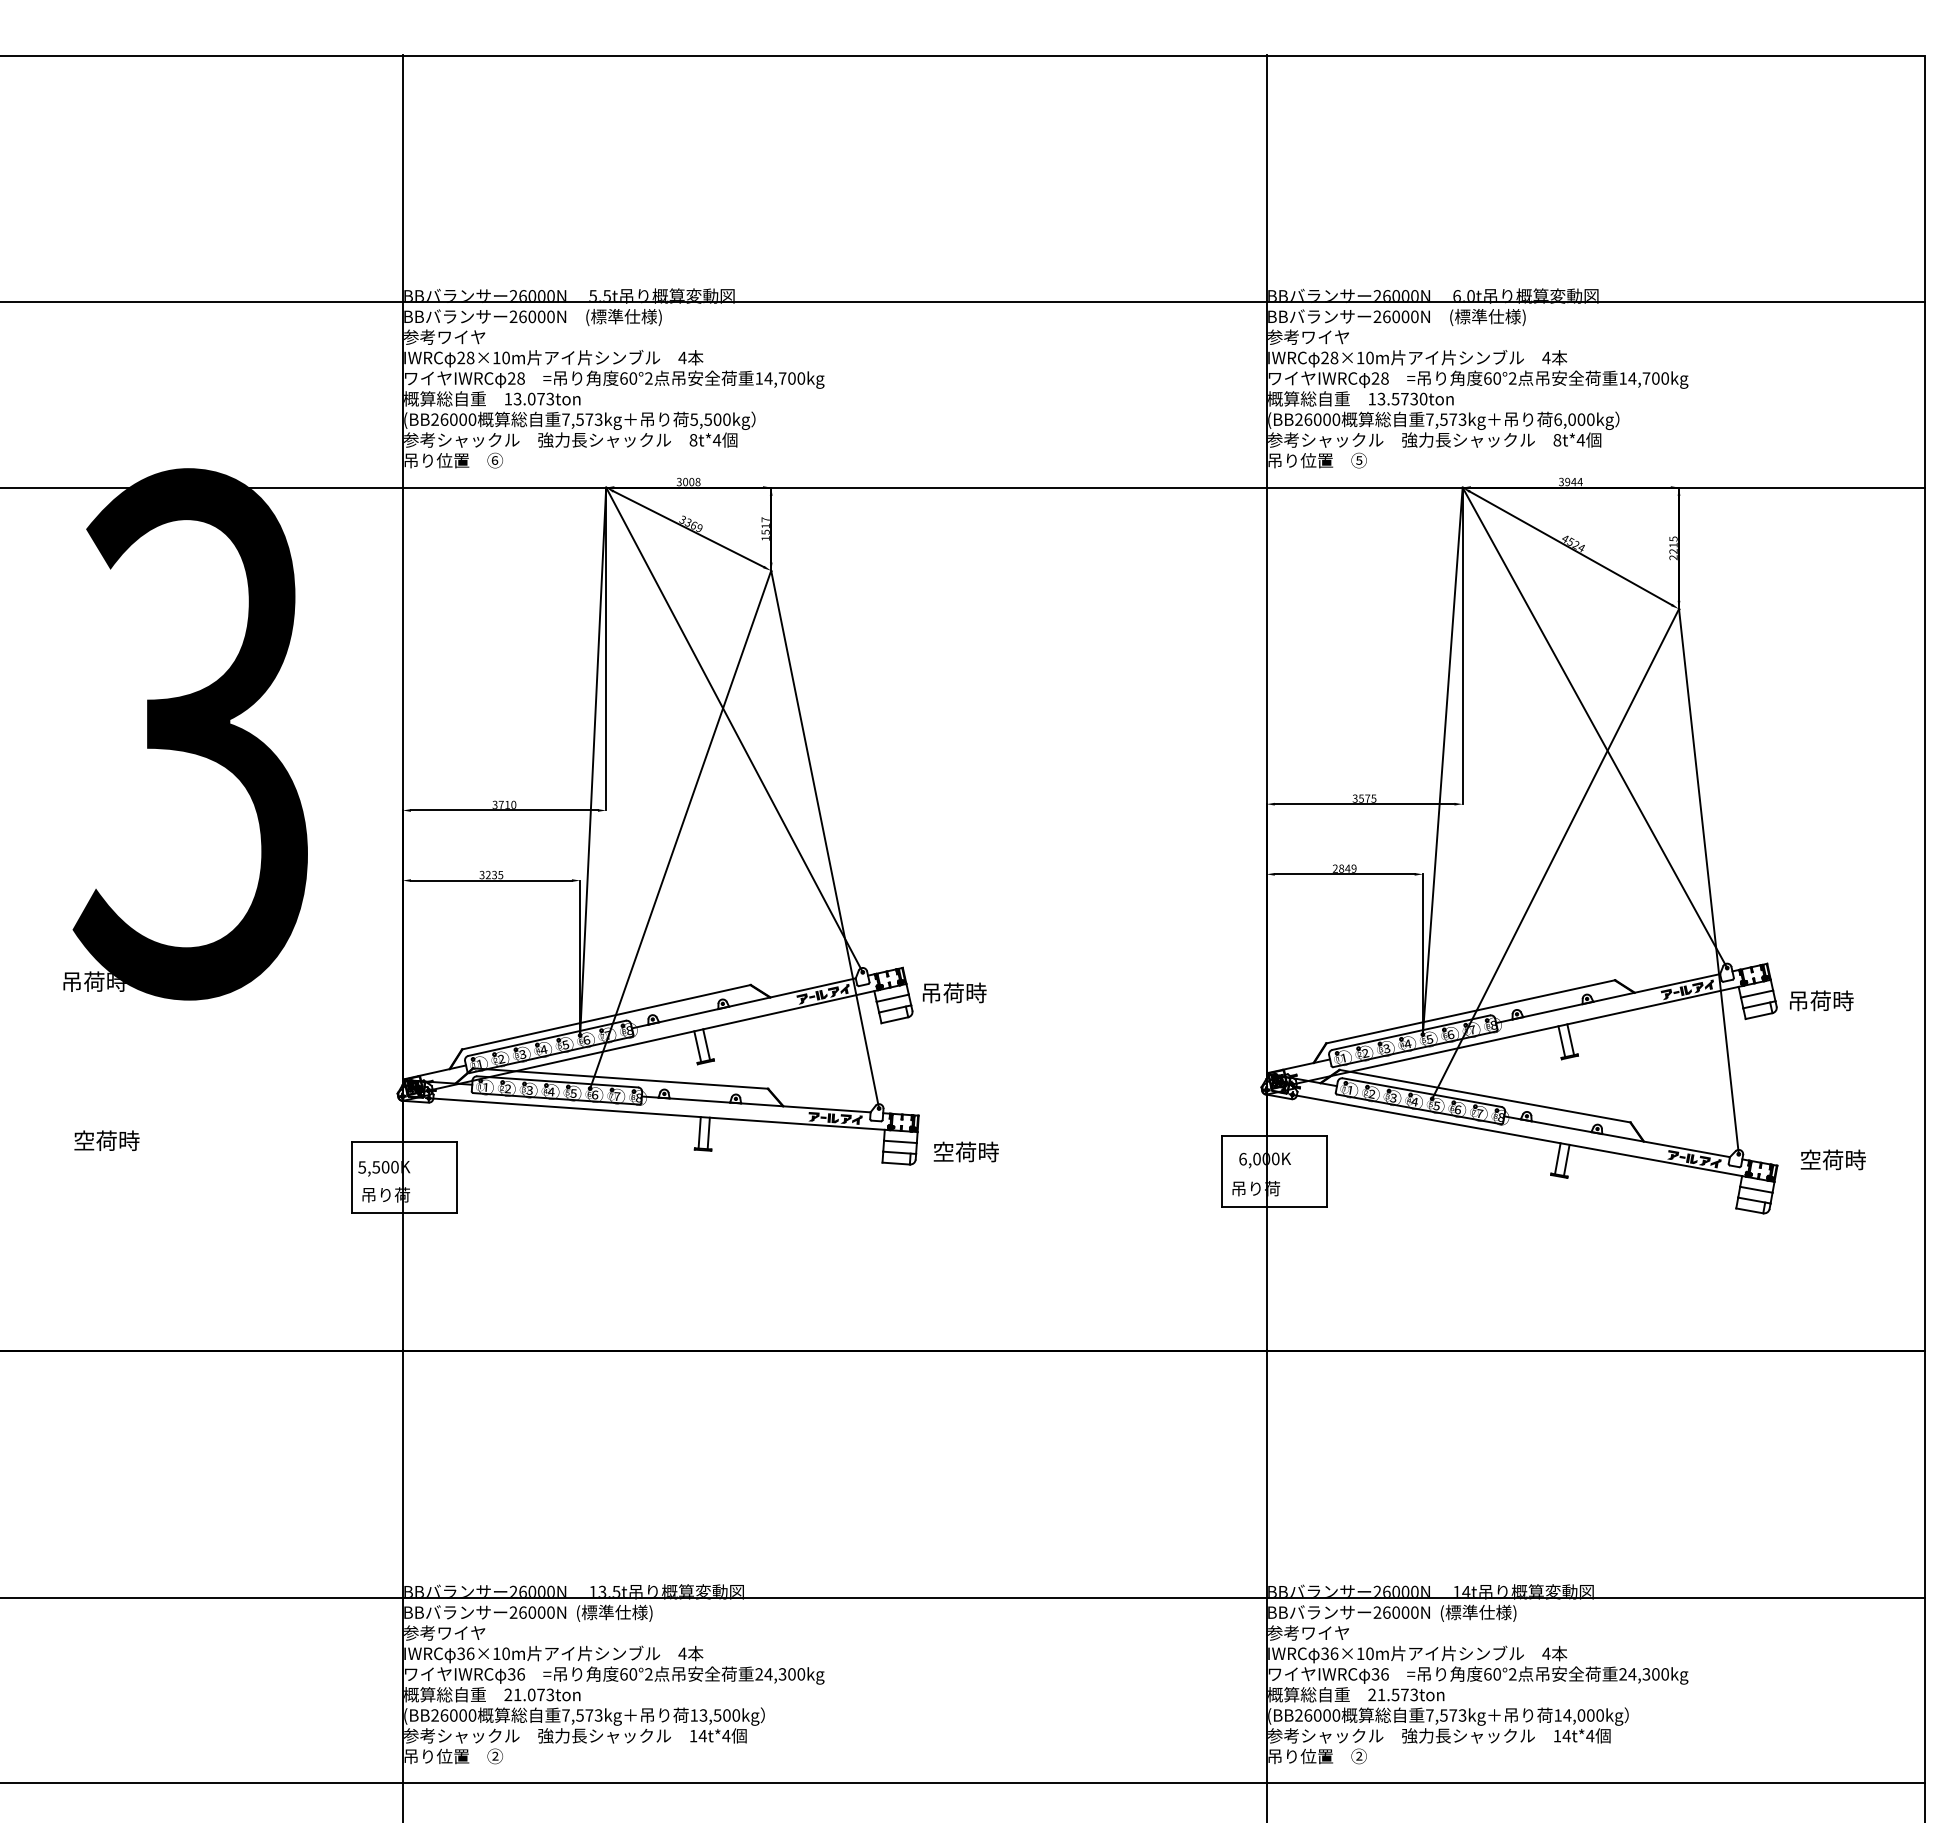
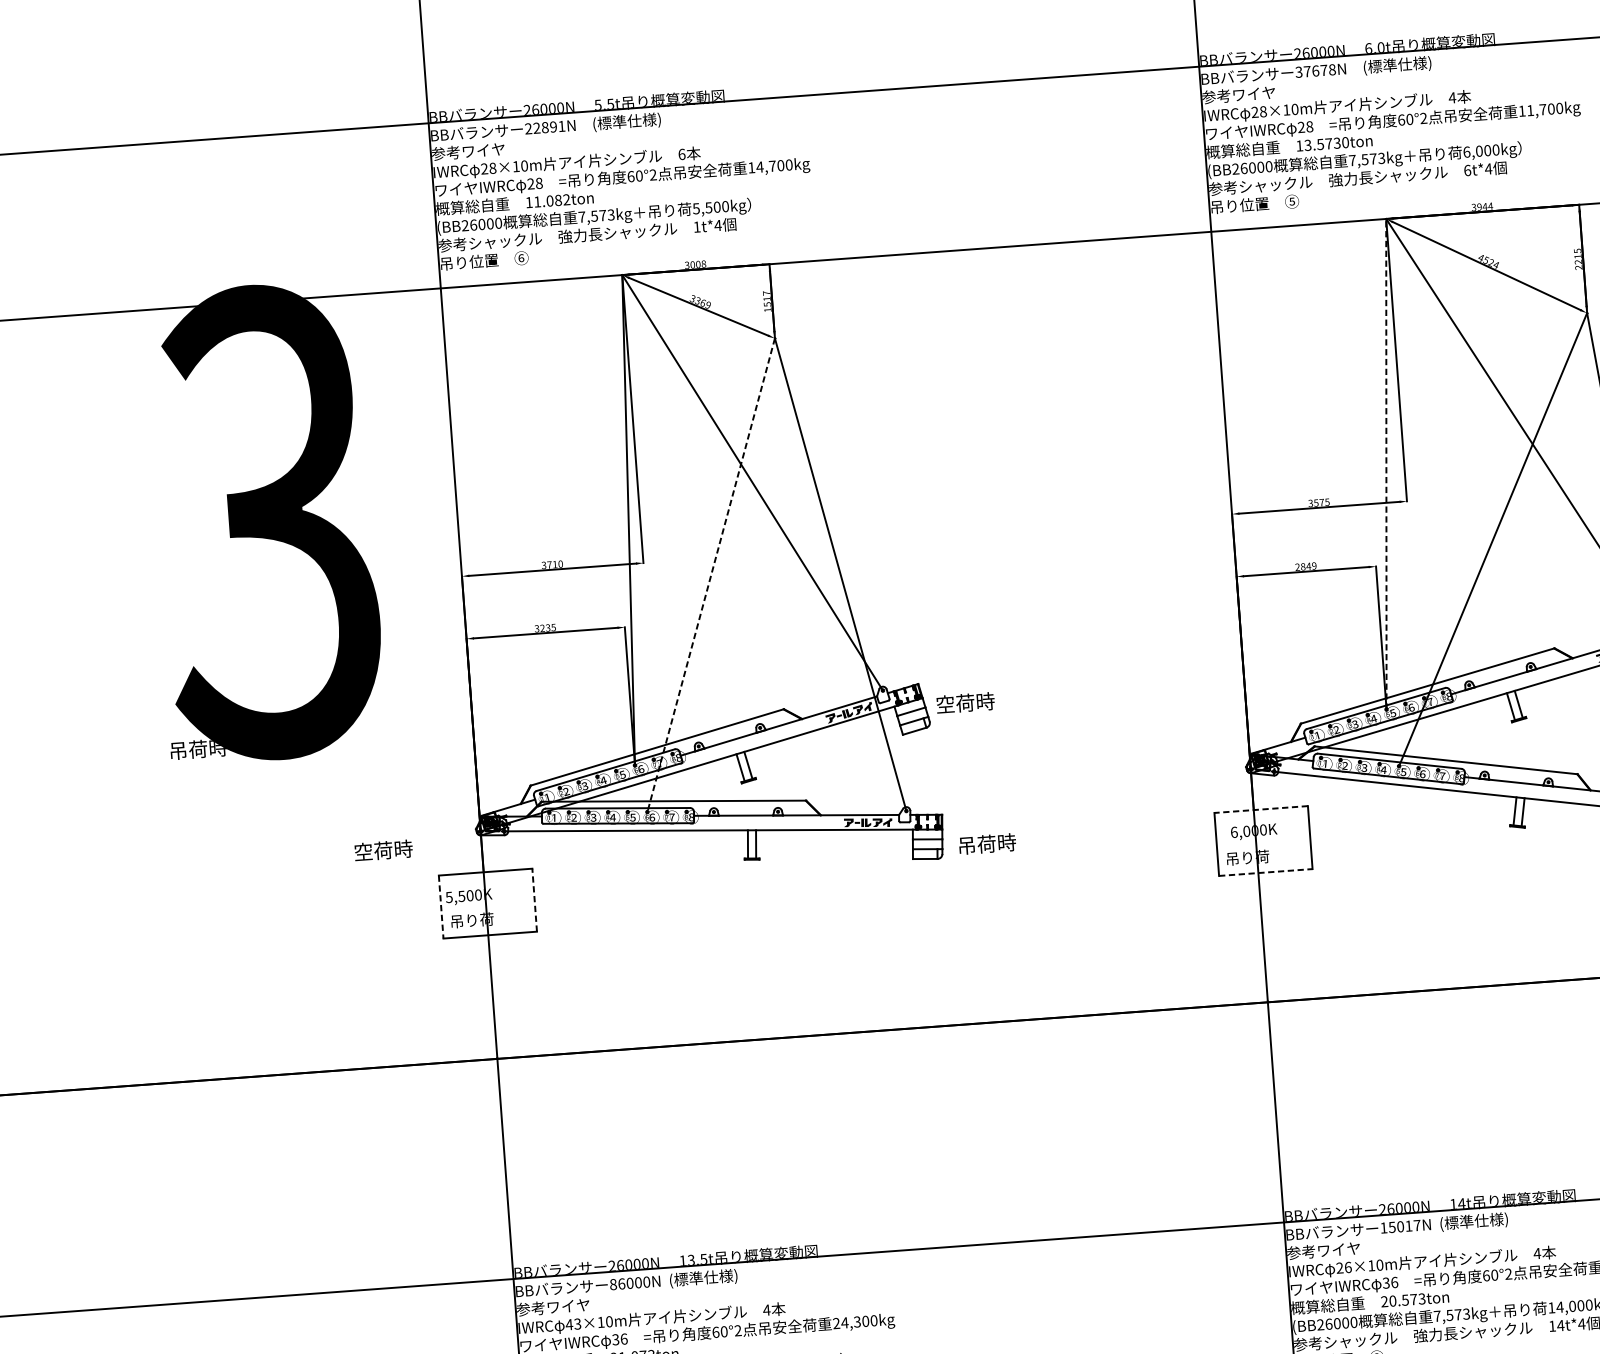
text: (536, 316) -> (548, 127), 26000N -> 22891N
text: (1395, 316) -> (1315, 70), 26000N -> 37678N
text: (682, 357) -> (681, 154), 4 -> 6
text: (1632, 378) -> (1530, 110), 14,700kg -> 11,700kg
text: (533, 398) -> (551, 200), 13.073ton -> 11.082ton
text: (693, 440) -> (697, 227), 8t*4 -> 1t*4
text: (1557, 440) -> (1467, 170), 8t*4 -> 6t*4
line: (1442, 760) -> (1386, 463), solid -> dashed
line: (680, 830) -> (711, 576), solid -> dashed
text: (931, 992) -> (945, 704), 吊荷時 -> 空荷時
line: (1274, 1135) -> (1260, 809), solid -> dashed
text: (106, 1140) -> (383, 850), moved
text: (943, 1151) -> (966, 845), 空荷時 -> 吊荷時
line: (457, 1177) -> (534, 900), solid -> dashed
line: (352, 1178) -> (441, 907), solid -> dashed
line: (1275, 1206) -> (1266, 872), solid -> dashed
text: (513, 1612) -> (613, 1284), 26000N -> 86000N
text: (1395, 1612) -> (1399, 1226), 26000N -> 15017N
text: (465, 1653) -> (573, 1324), 36×10m -> 43×10m
text: (1324, 1654) -> (1339, 1268), 36×10m -> 26×10m
text: (1381, 1694) -> (1392, 1300), 21.573ton -> 20.573ton

